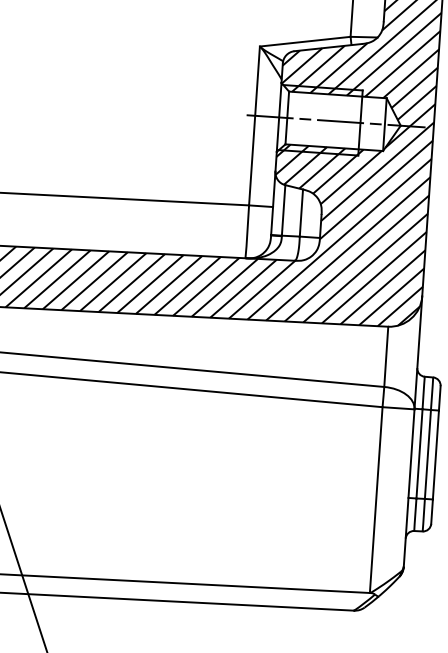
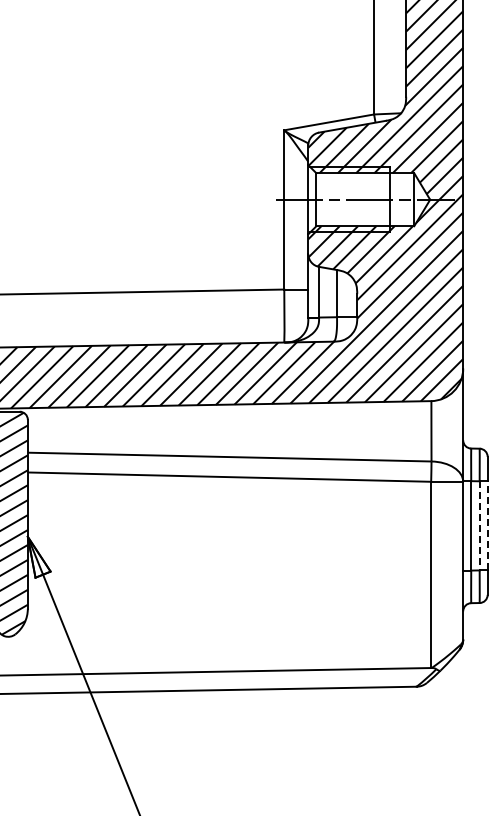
line: (427, 454) -> (479, 525), solid -> dashed
line: (435, 454) -> (487, 525), solid -> dashed

